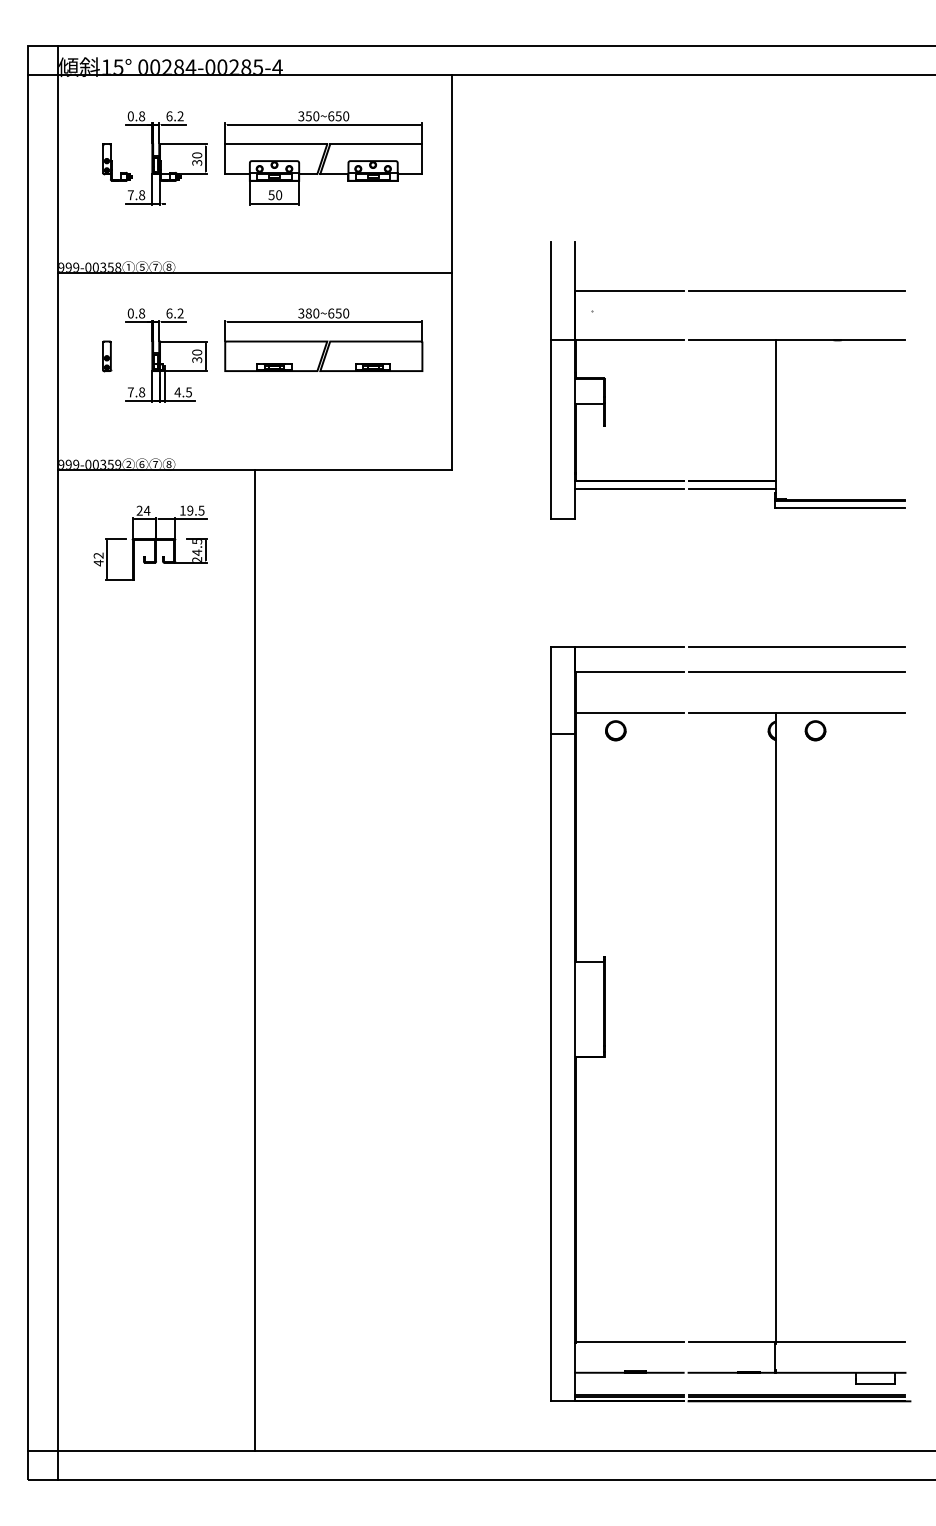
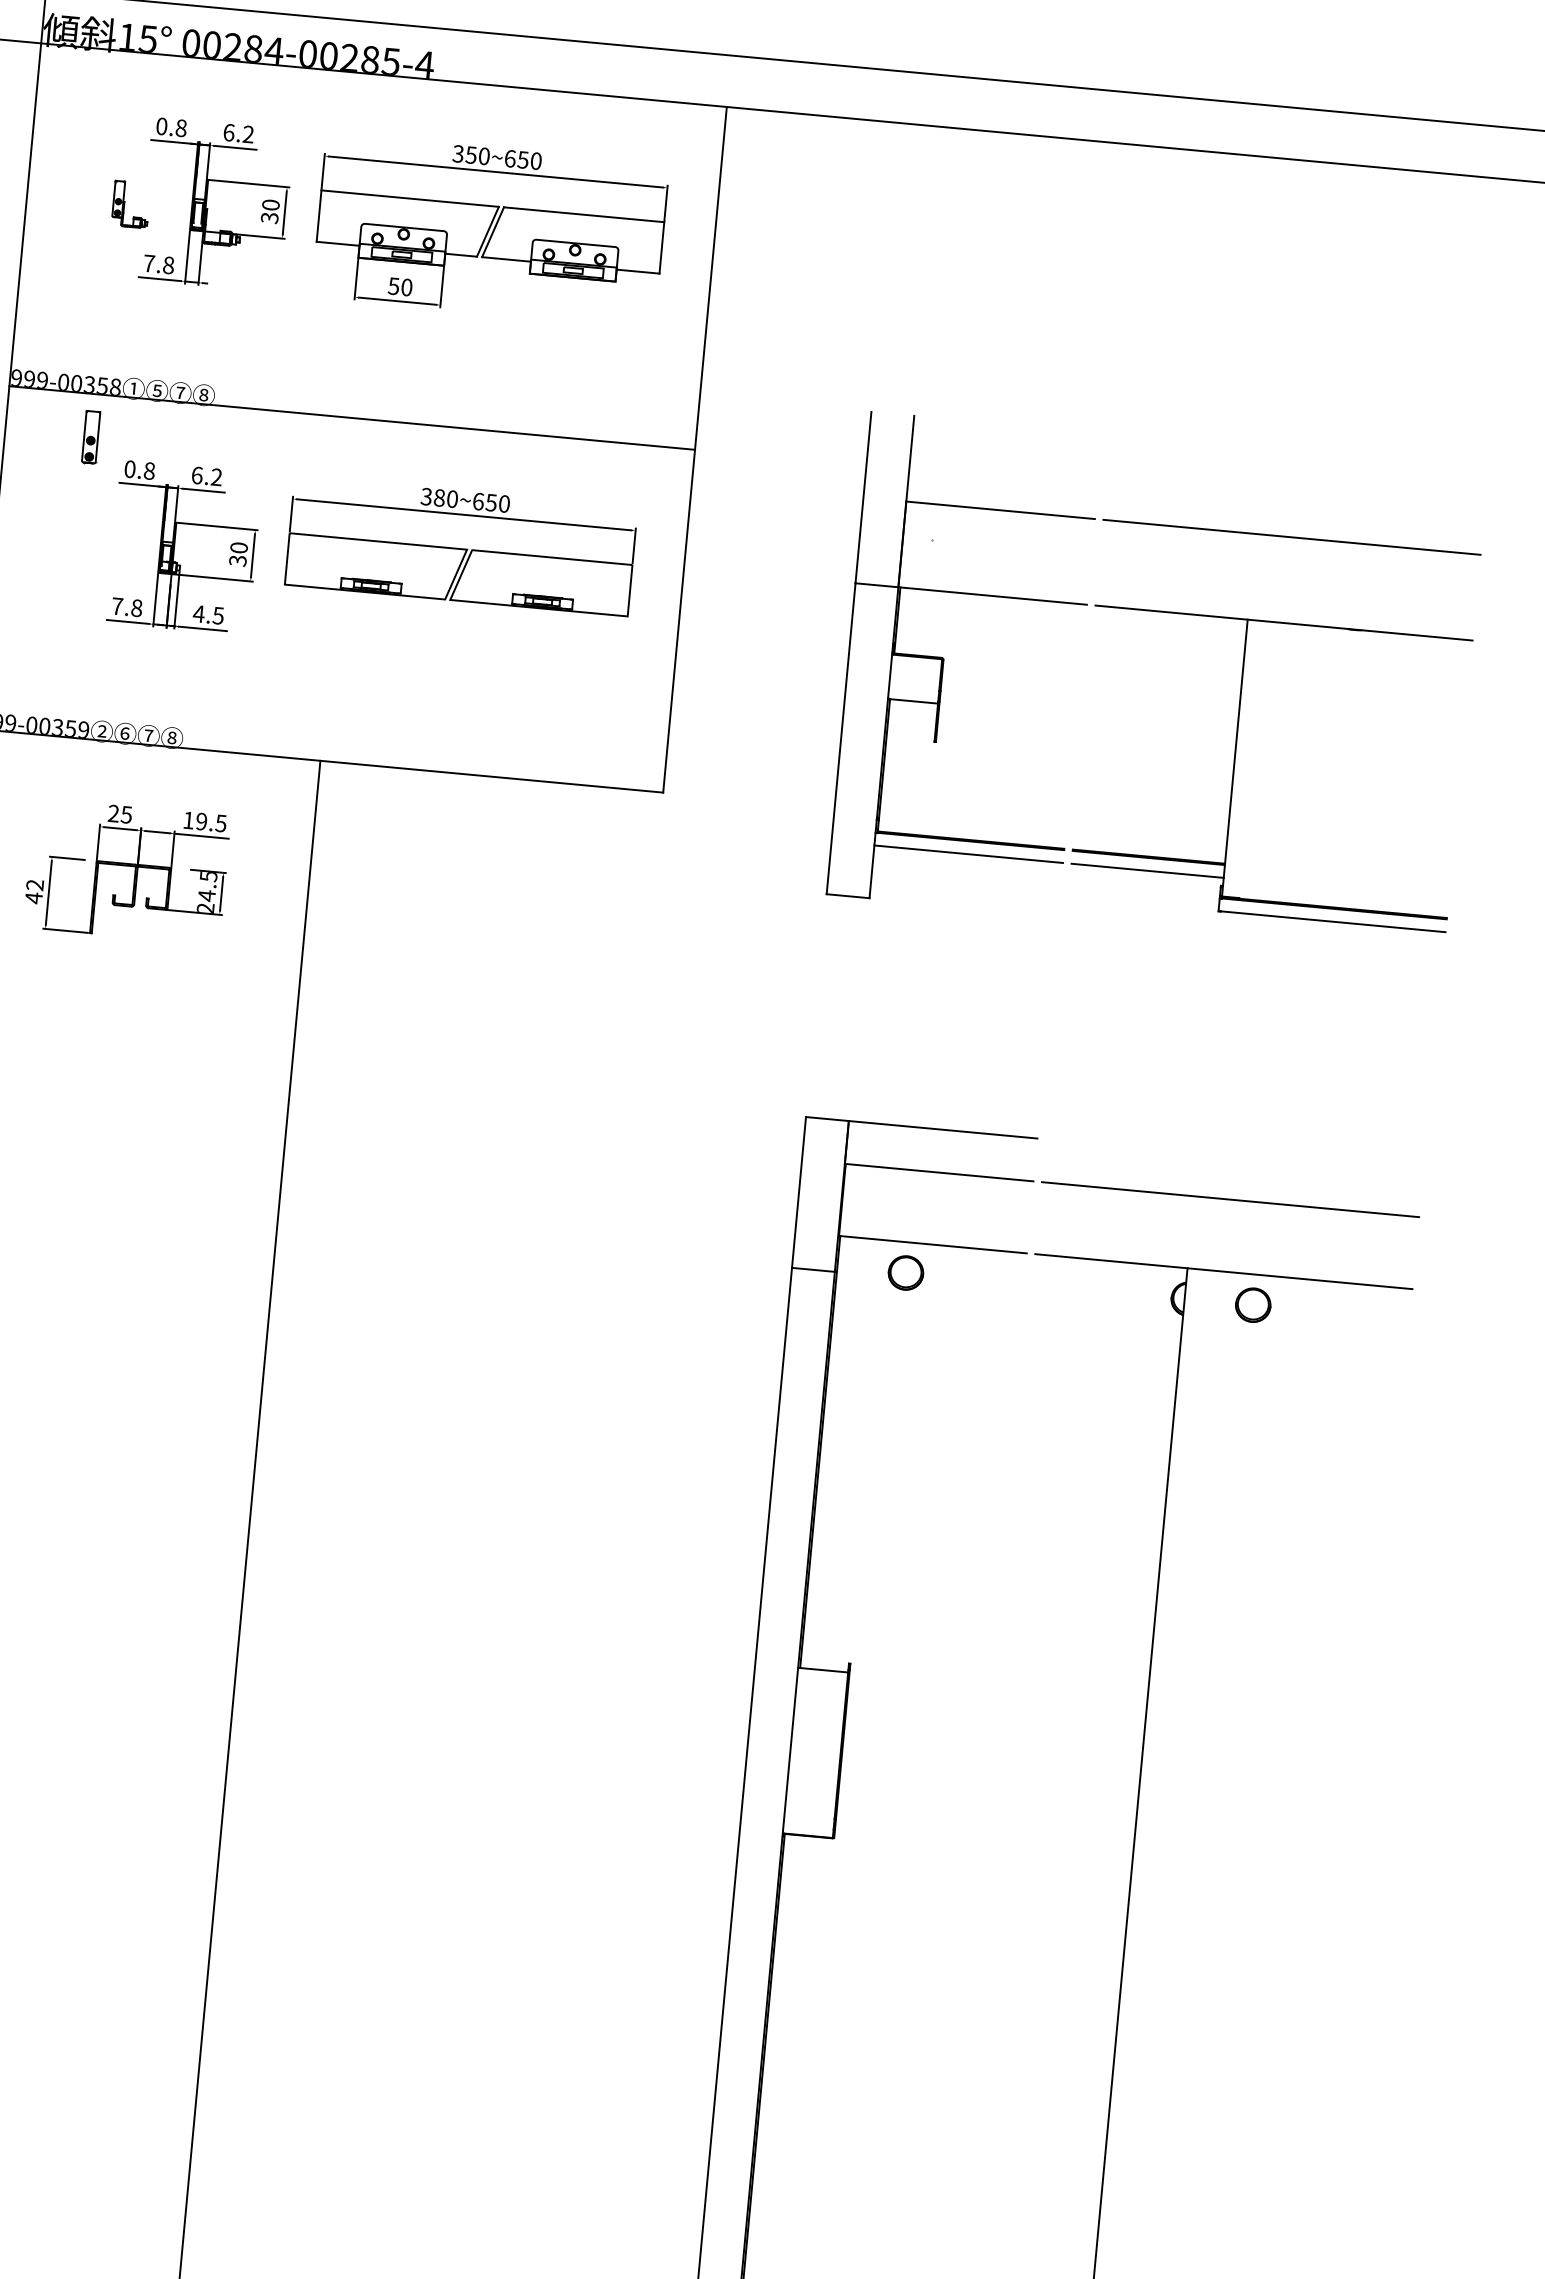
part: (117, 162) -> (131, 204), size x0.7
part: (107, 356) -> (92, 437), moved
text: (146, 510) -> (125, 814), 24 -> 25
line: (796, 647) -> (1233, 1157), removed

